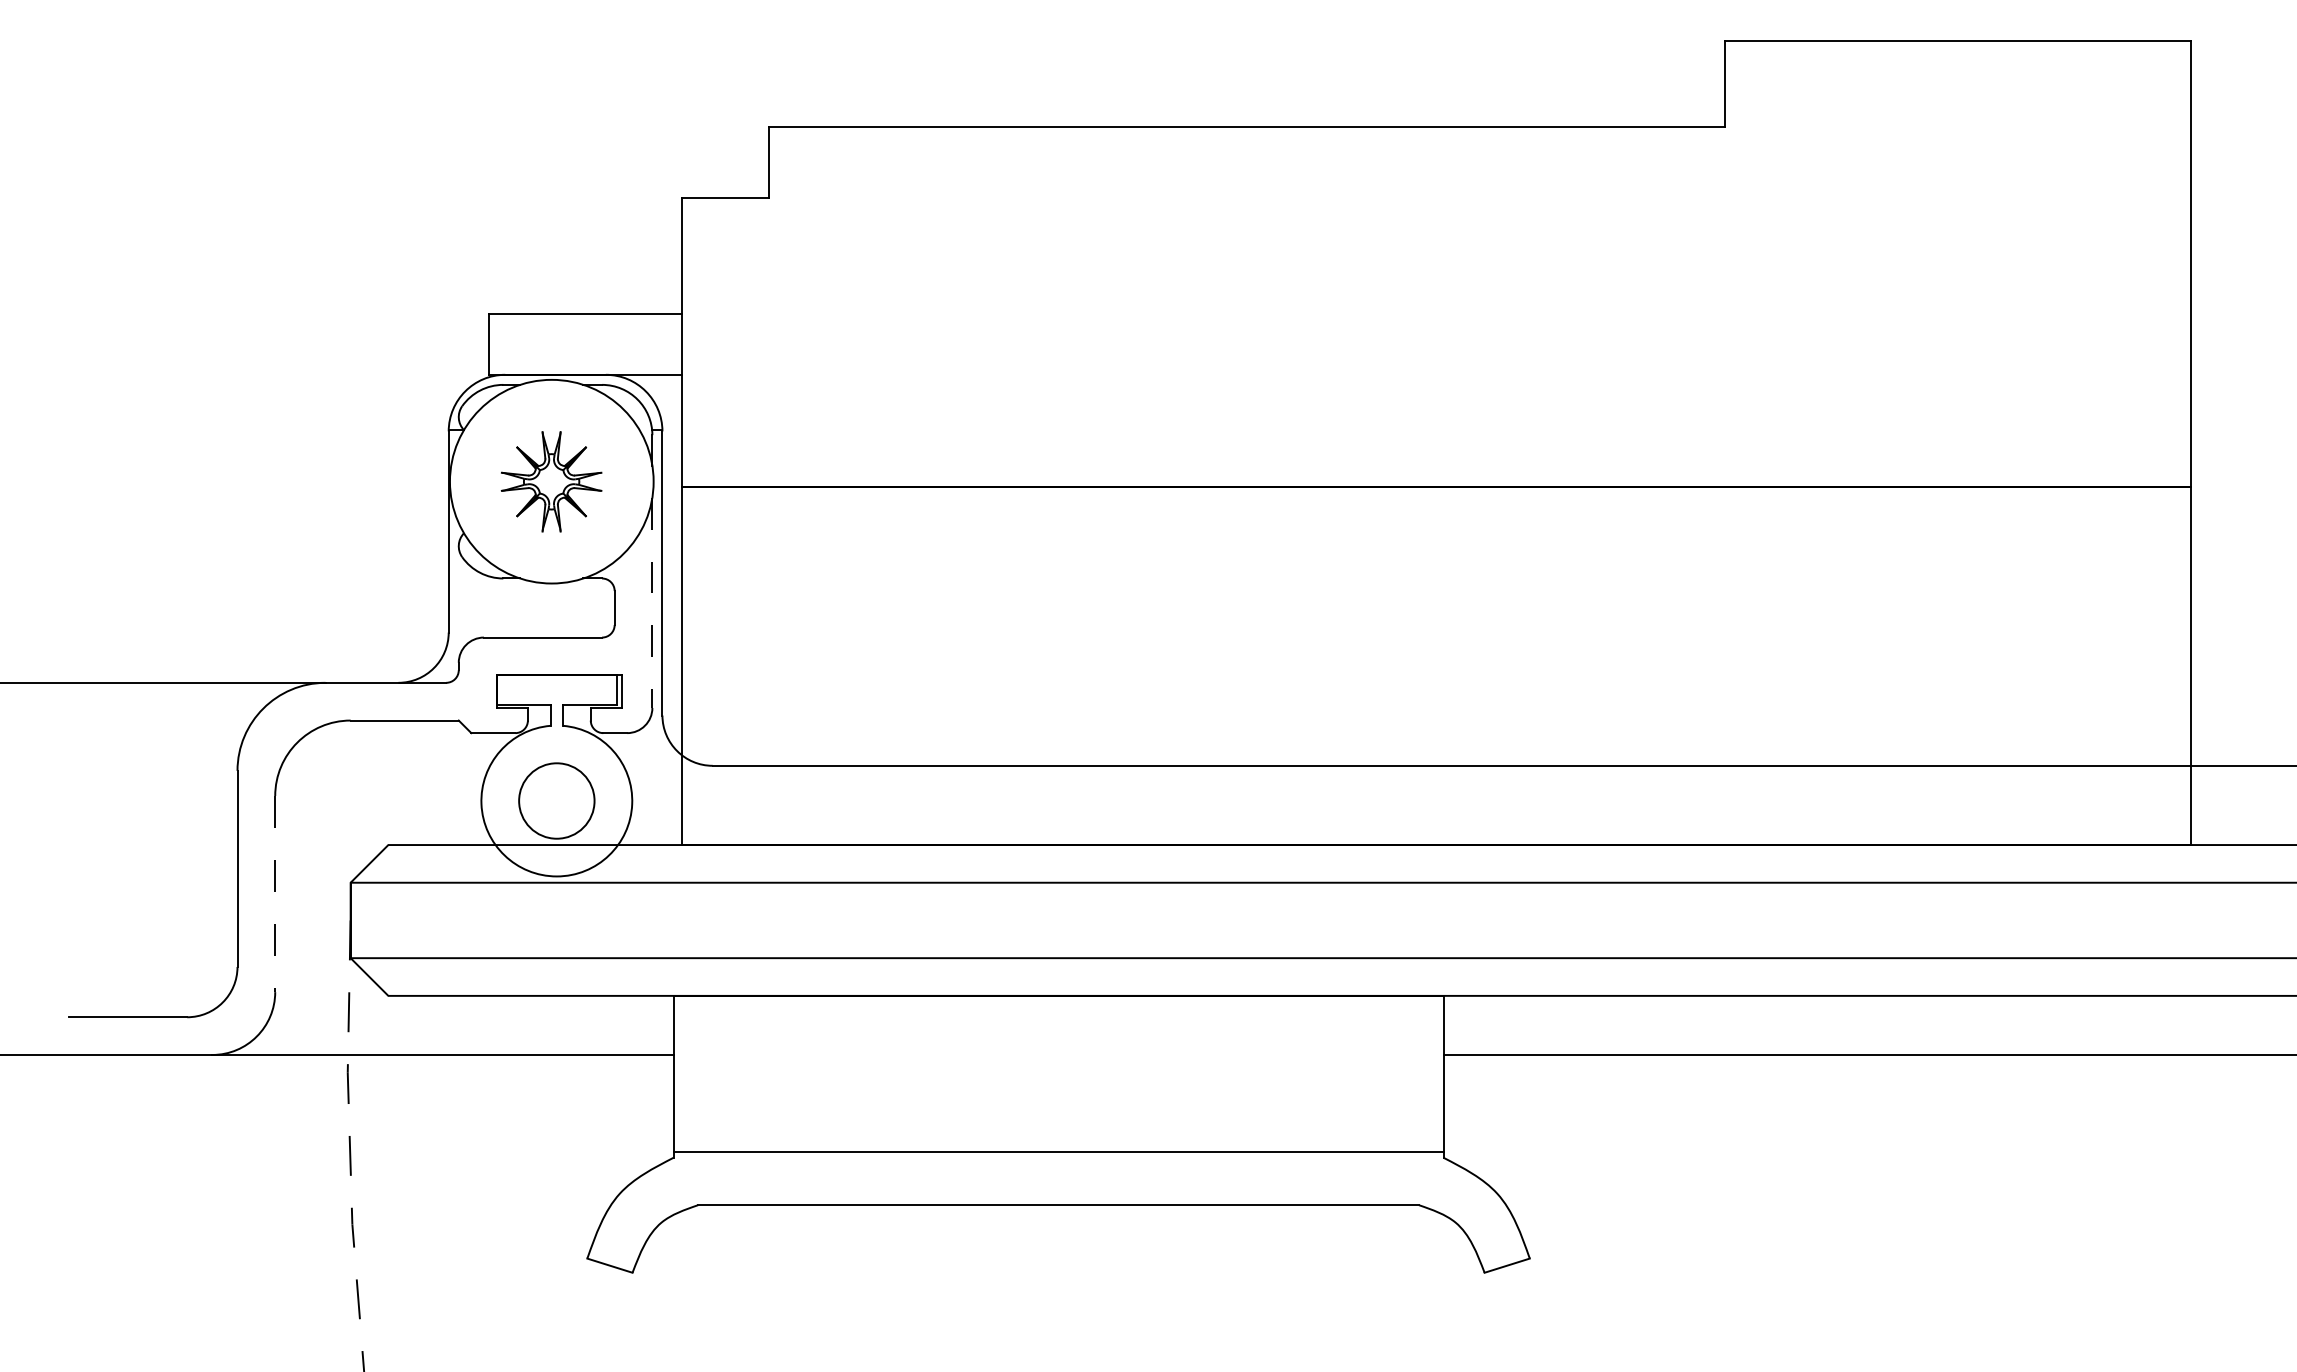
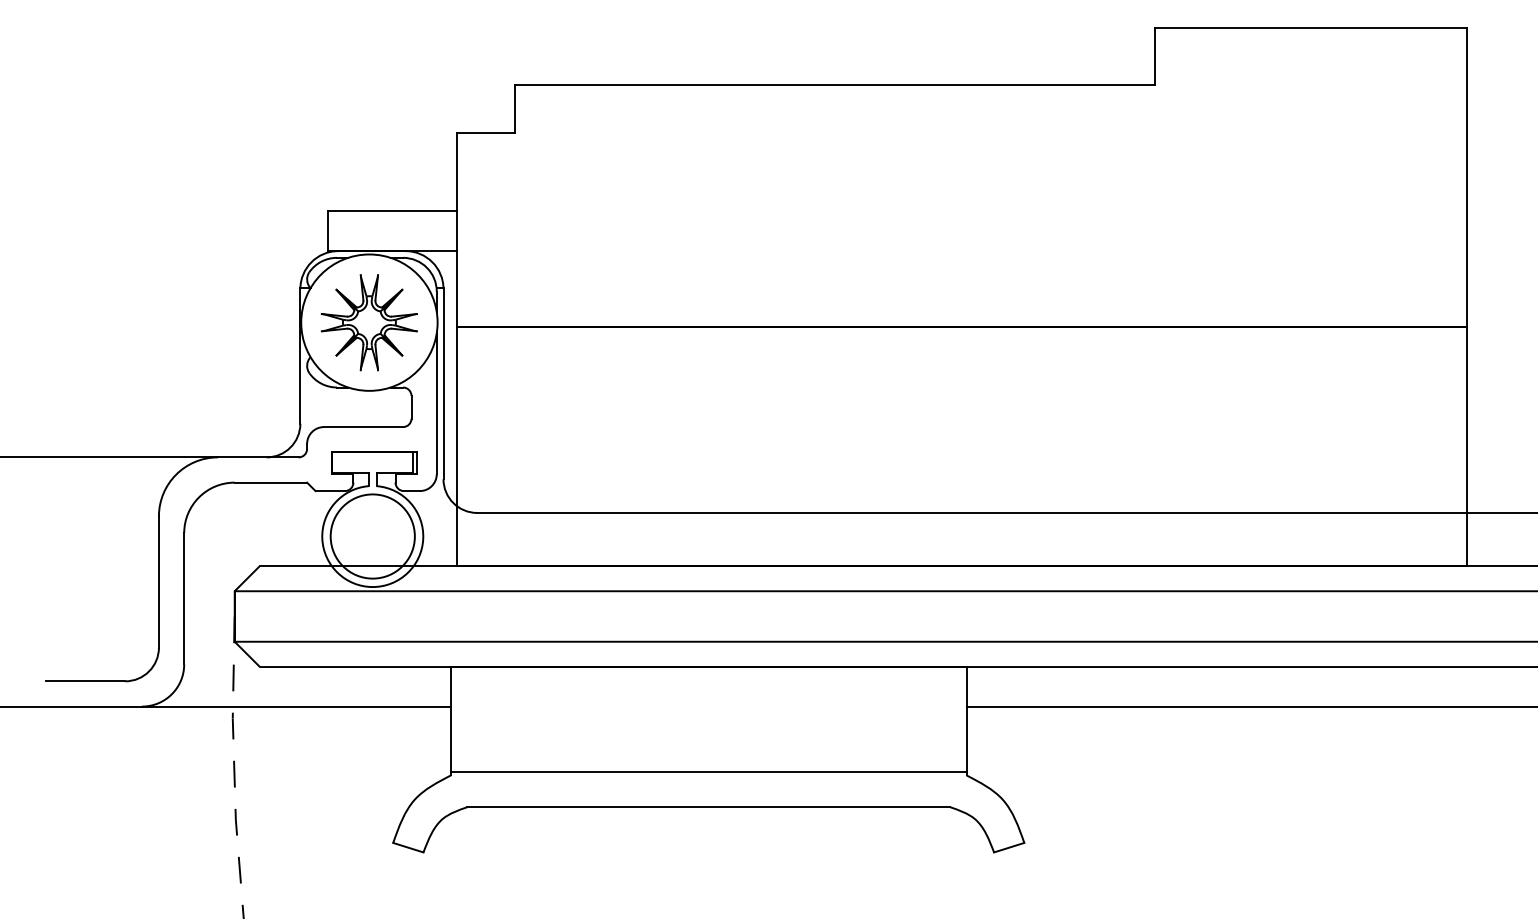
part: (550, 481) -> (368, 322), size x1.43
line: (651, 603) -> (436, 404), dashed -> solid
circle: (556, 800) -> (372, 536), size x1.67
line: (275, 893) -> (184, 598), dashed -> solid

